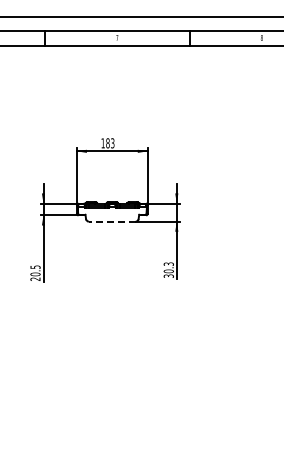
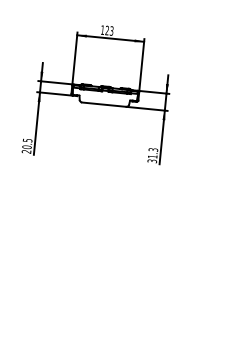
text: (107, 143) -> (106, 30), 183 -> 123
line: (111, 221) -> (103, 104), dashed -> solid
text: (168, 271) -> (152, 156), 30.3 -> 31.3

